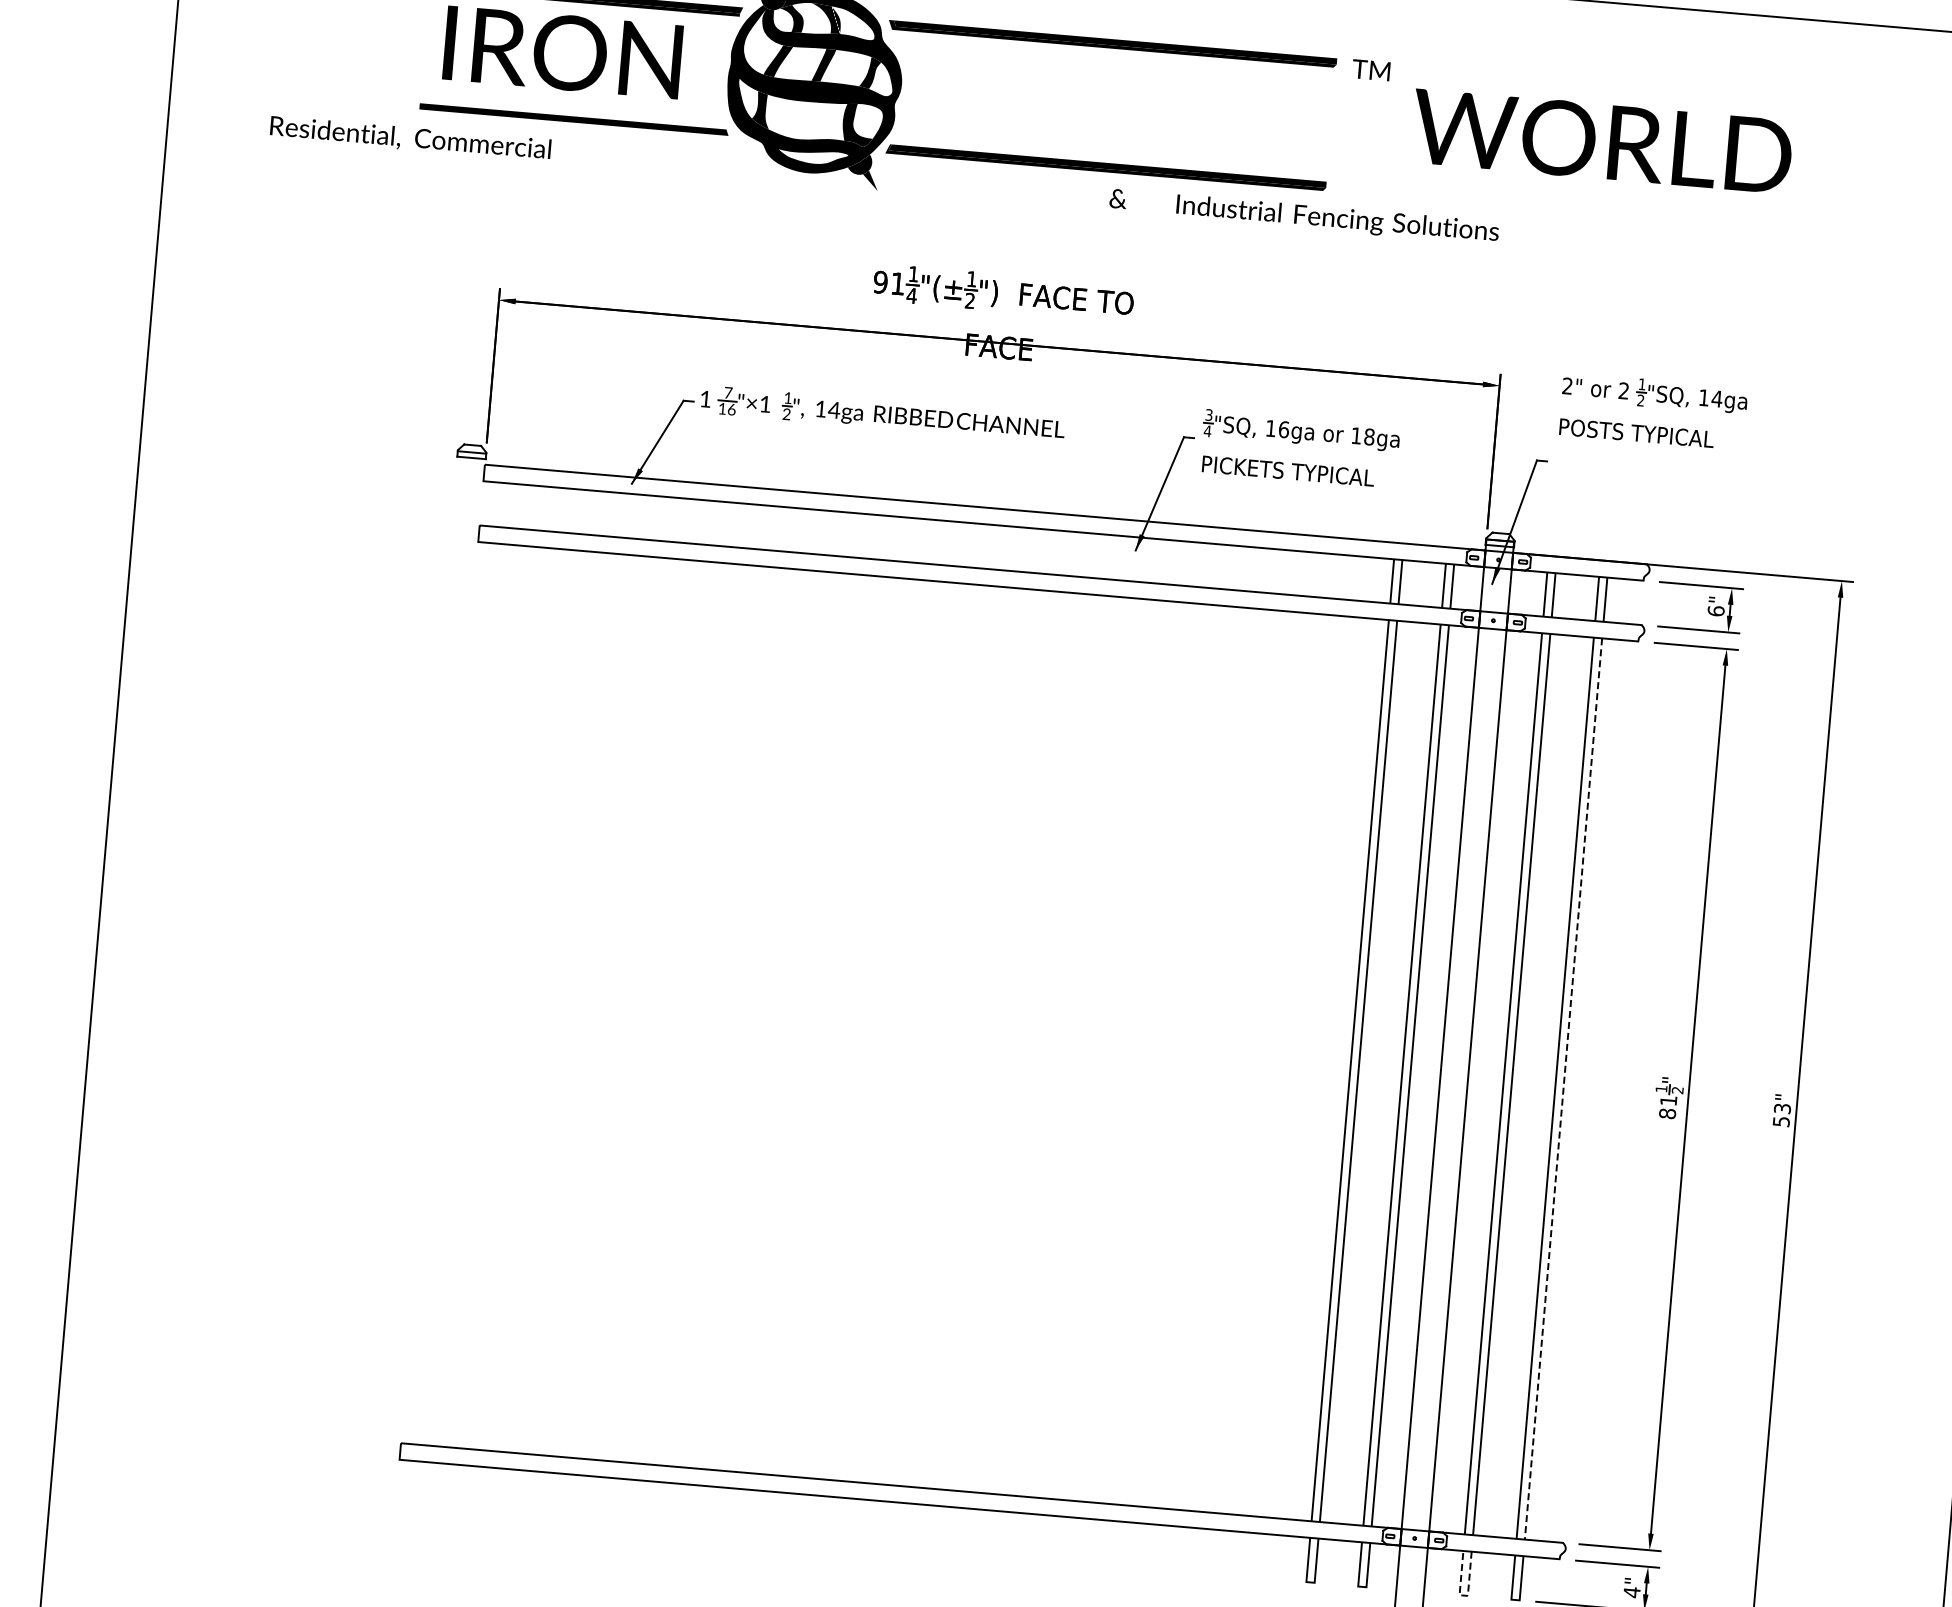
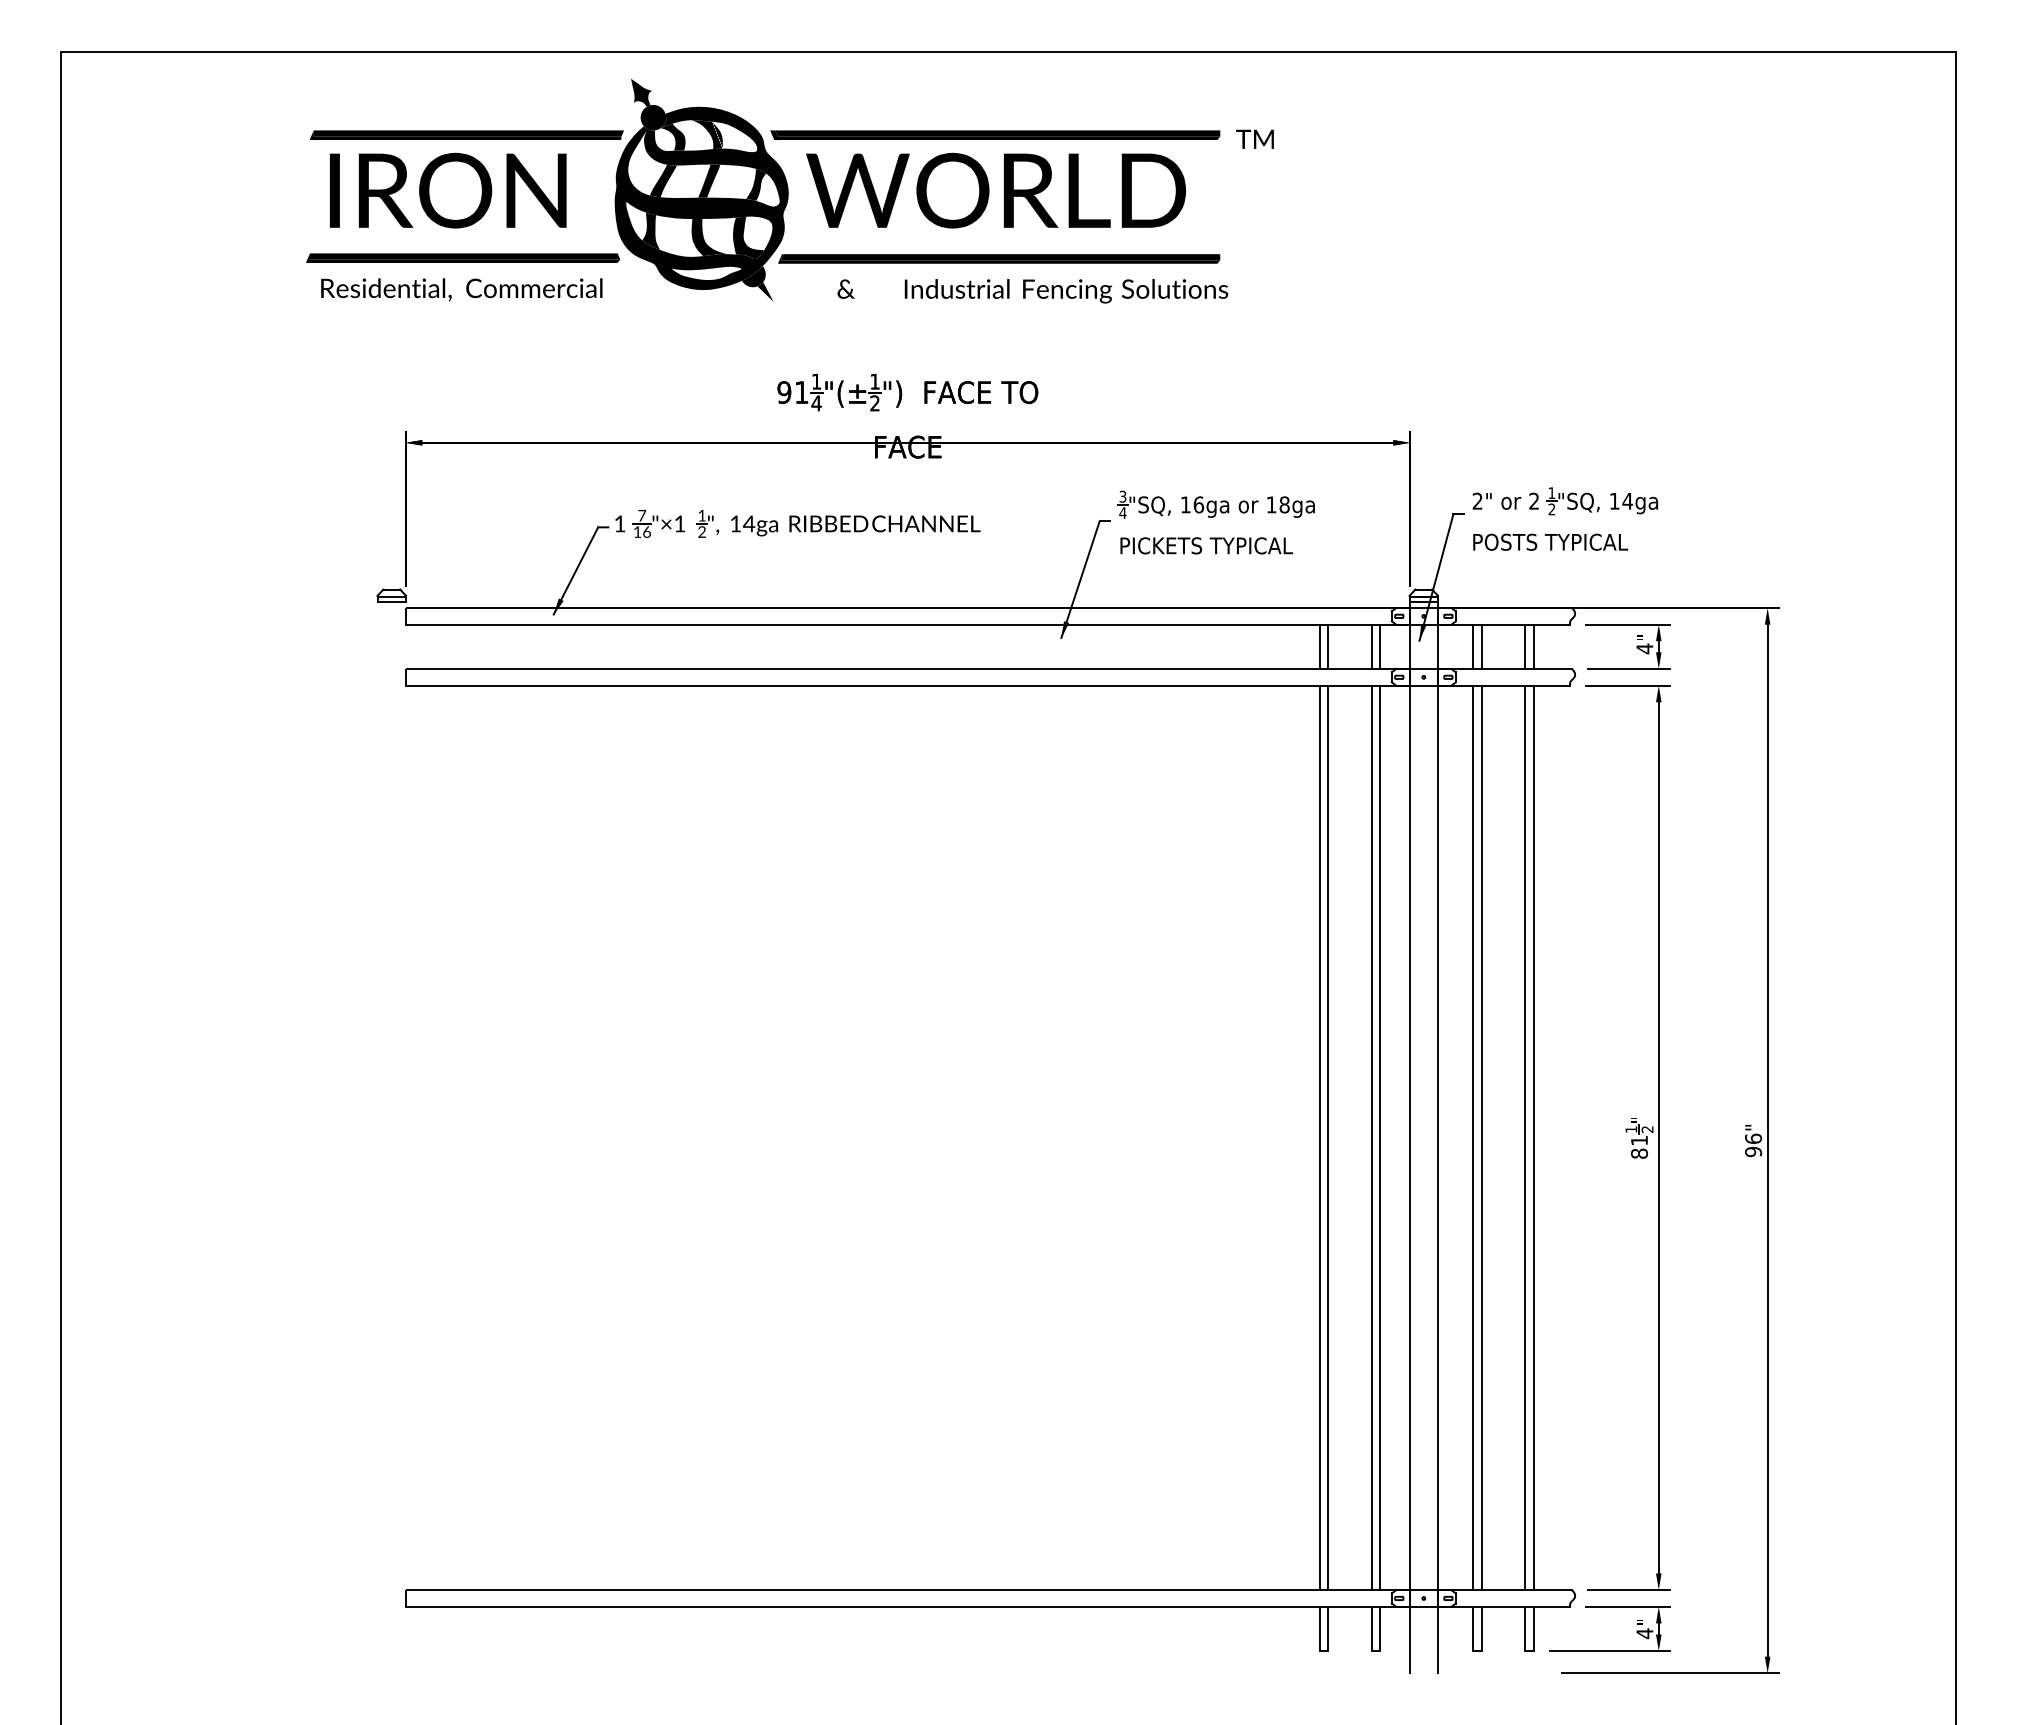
fill: (571, 121) -> (462, 258), added
fill: (818, 121) -> (708, 237), added
text: (410, 138) -> (461, 289), moved
text: (1601, 141) -> (995, 190), moved
text: (1303, 217) -> (1032, 291), moved
part: (1657, 402) -> (1568, 509), moved
text: (1715, 610) -> (1644, 648), 6 -> 4
line: (1563, 1089) -> (1533, 1138), dashed -> solid
text: (1781, 1115) -> (1753, 1145), 53" -> 96"
line: (1463, 1595) -> (1477, 1651), dashed -> solid

